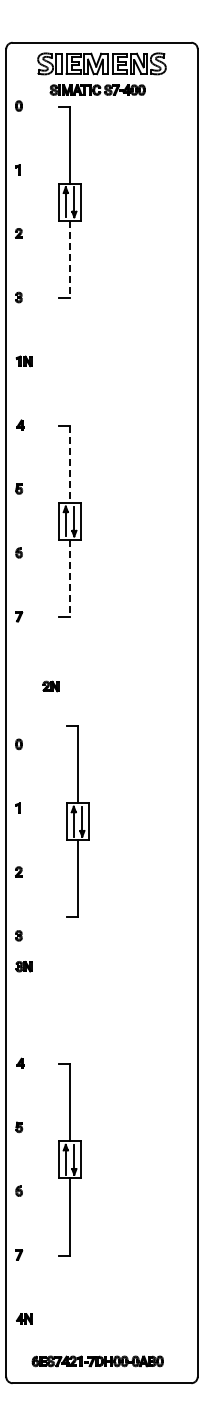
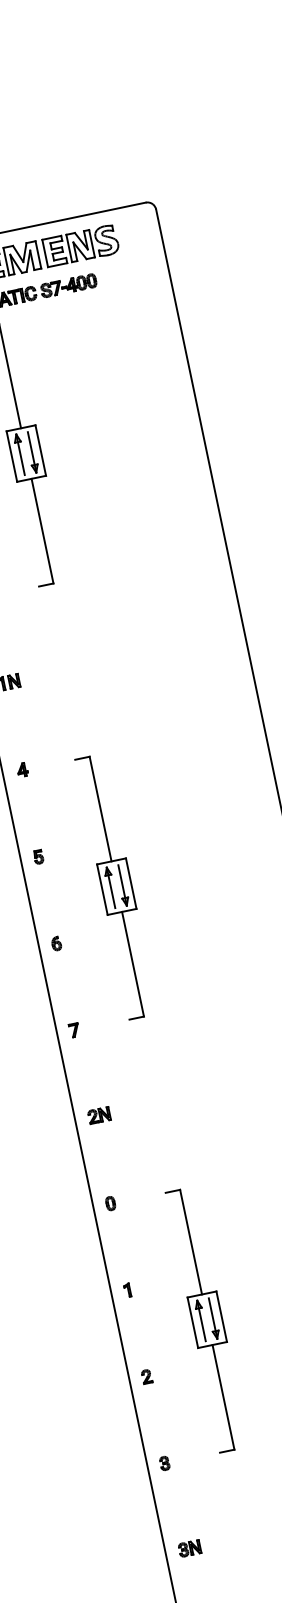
line: (70, 259) -> (43, 531), dashed -> solid
line: (70, 464) -> (101, 809), dashed -> solid
line: (70, 578) -> (133, 963), dashed -> solid
part: (50, 686) -> (98, 1115), moved
part: (77, 821) -> (206, 1319), moved
part: (23, 966) -> (189, 1548), moved

